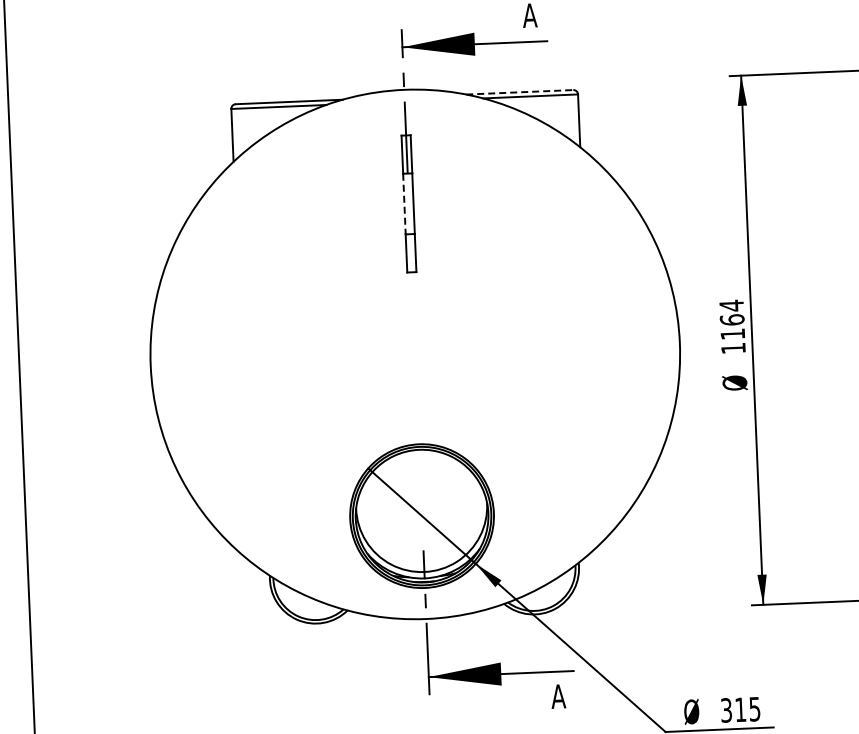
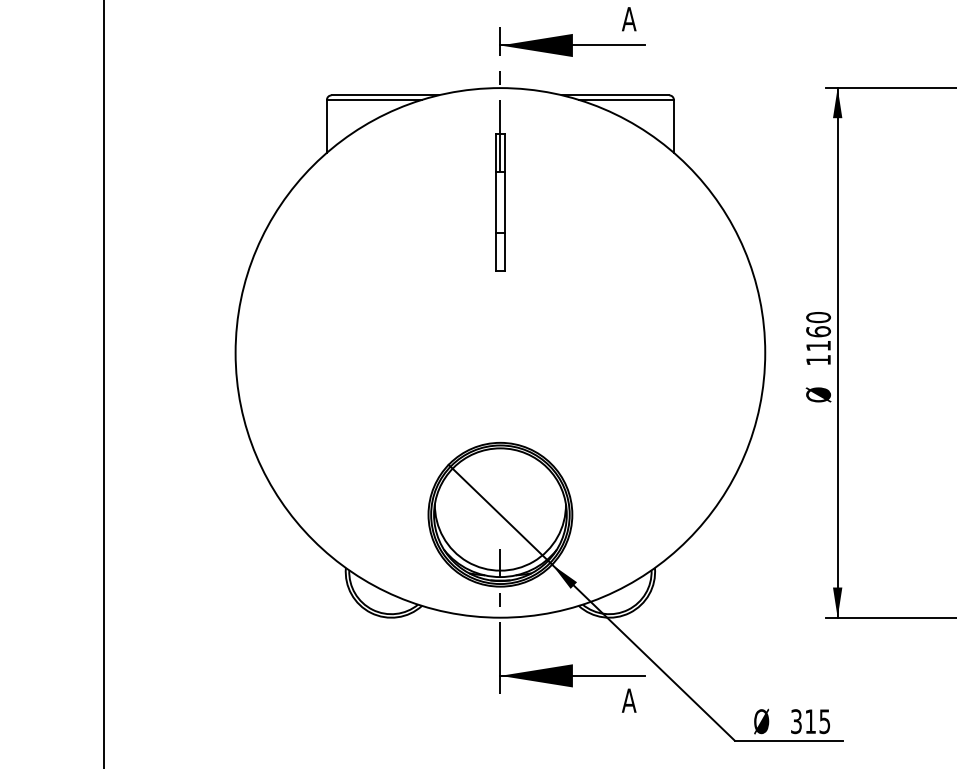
line: (519, 92) -> (615, 95), dashed -> solid
line: (404, 204) -> (495, 202), dashed -> solid
text: (731, 305) -> (818, 317), 1164 -> 1160

